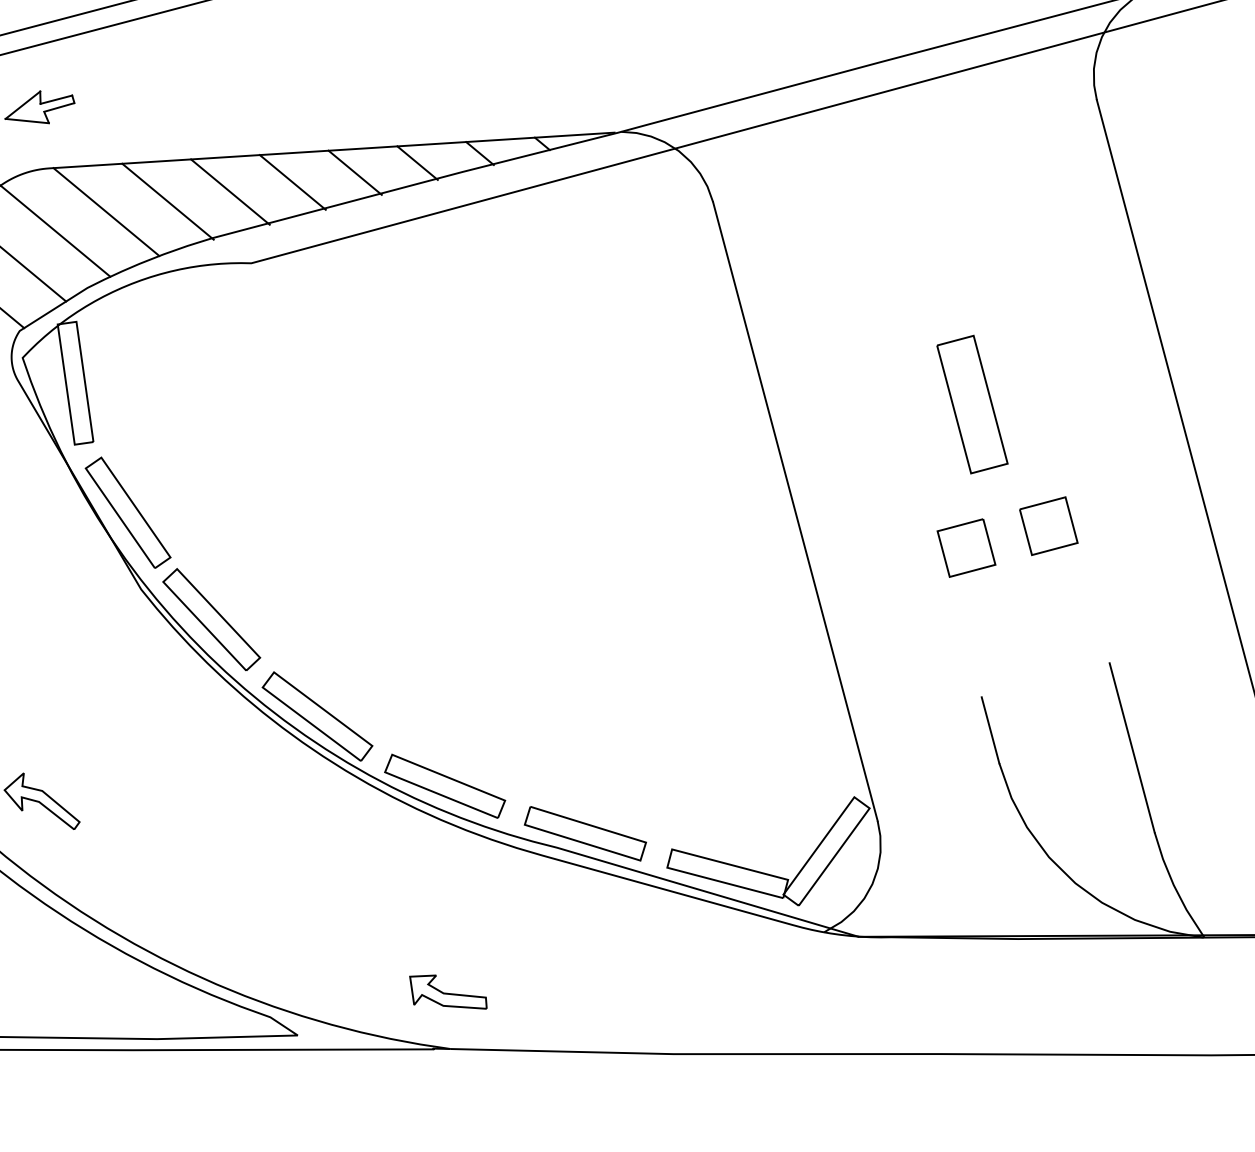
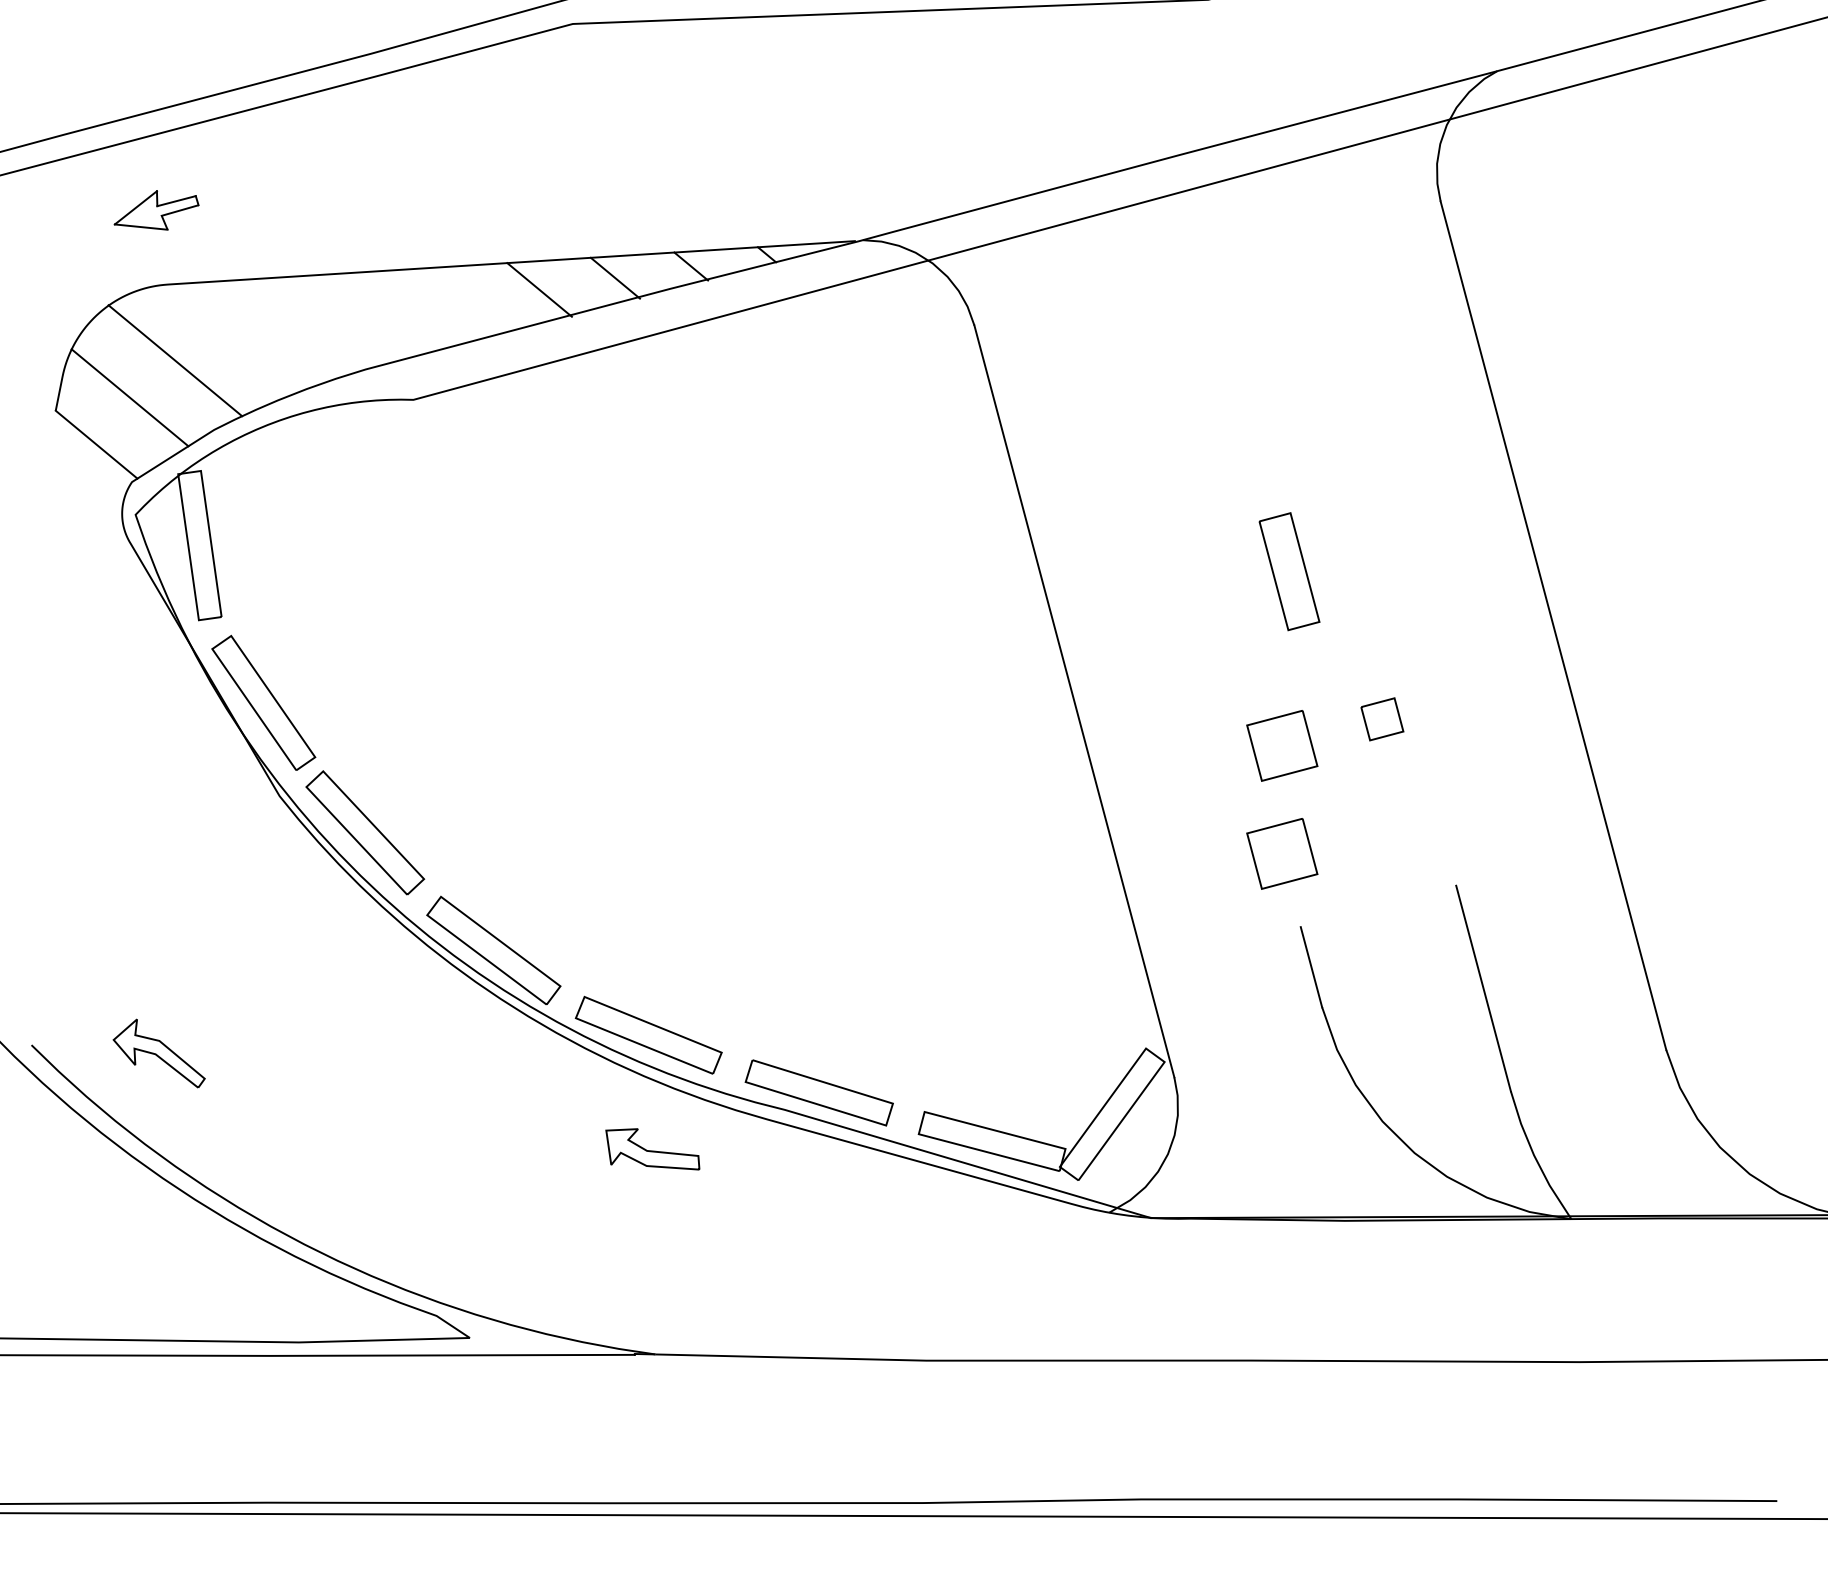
line: (292, 182) -> (463, 301), removed
line: (230, 192) -> (387, 313), removed
line: (167, 201) -> (311, 324), removed
line: (106, 211) -> (237, 337), removed
part: (972, 404) -> (1289, 571), size x0.7
part: (1048, 526) -> (1382, 719), size x0.6
part: (966, 636) -> (1282, 853), added
part: (448, 992) -> (652, 1149), moved

